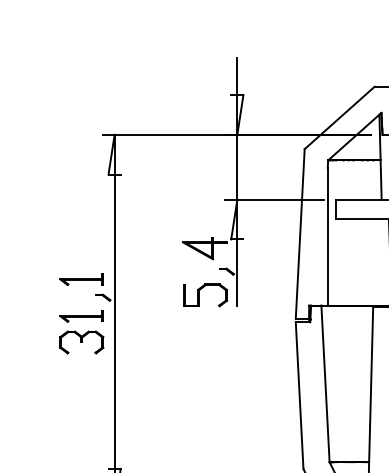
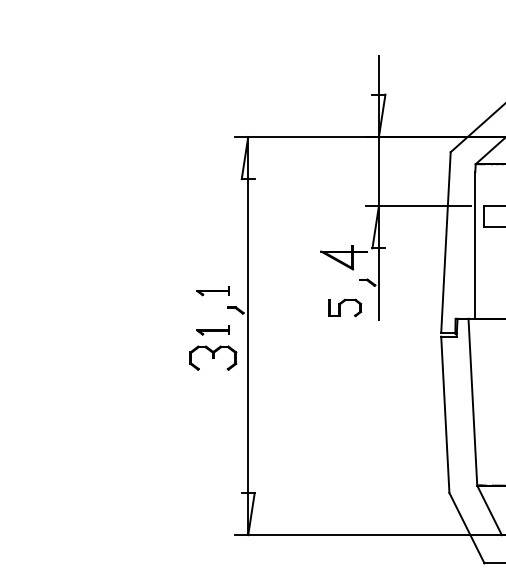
part: (81, 278) -> (212, 290), size x0.7
part: (204, 294) -> (344, 307), size x0.7
part: (81, 316) -> (212, 330), size x0.7

